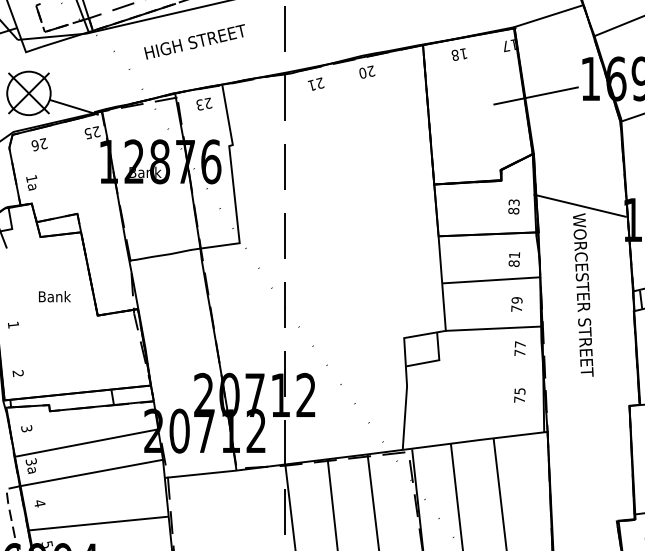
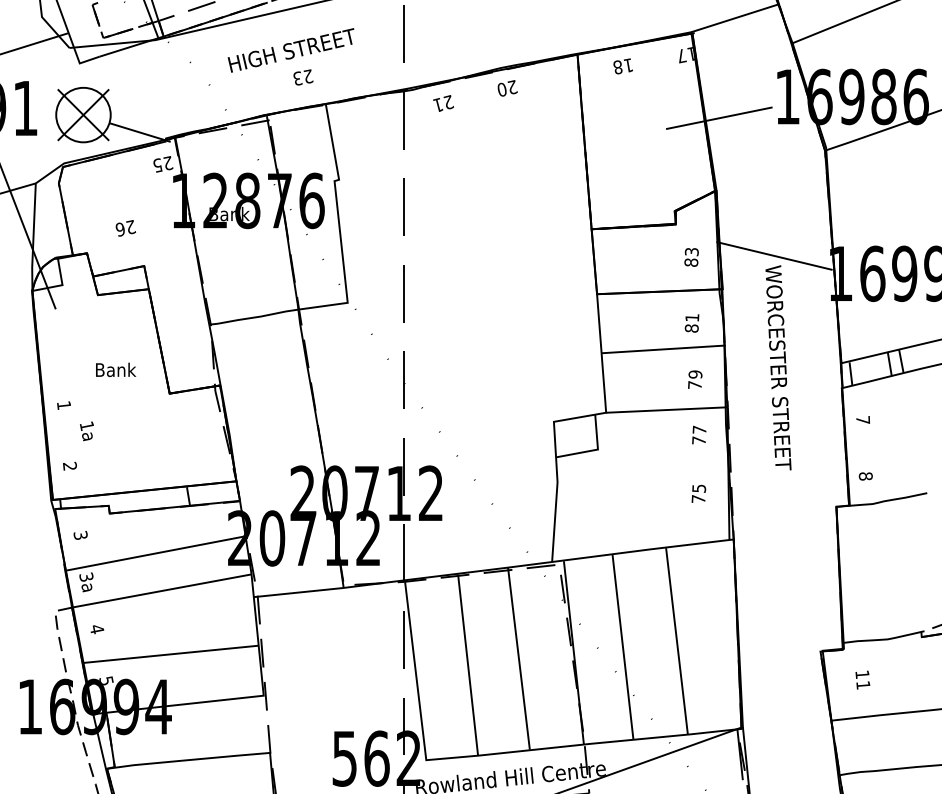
text: (204, 104) -> (303, 77), moved
text: (39, 144) -> (125, 228), moved
text: (31, 183) -> (86, 431), moved

